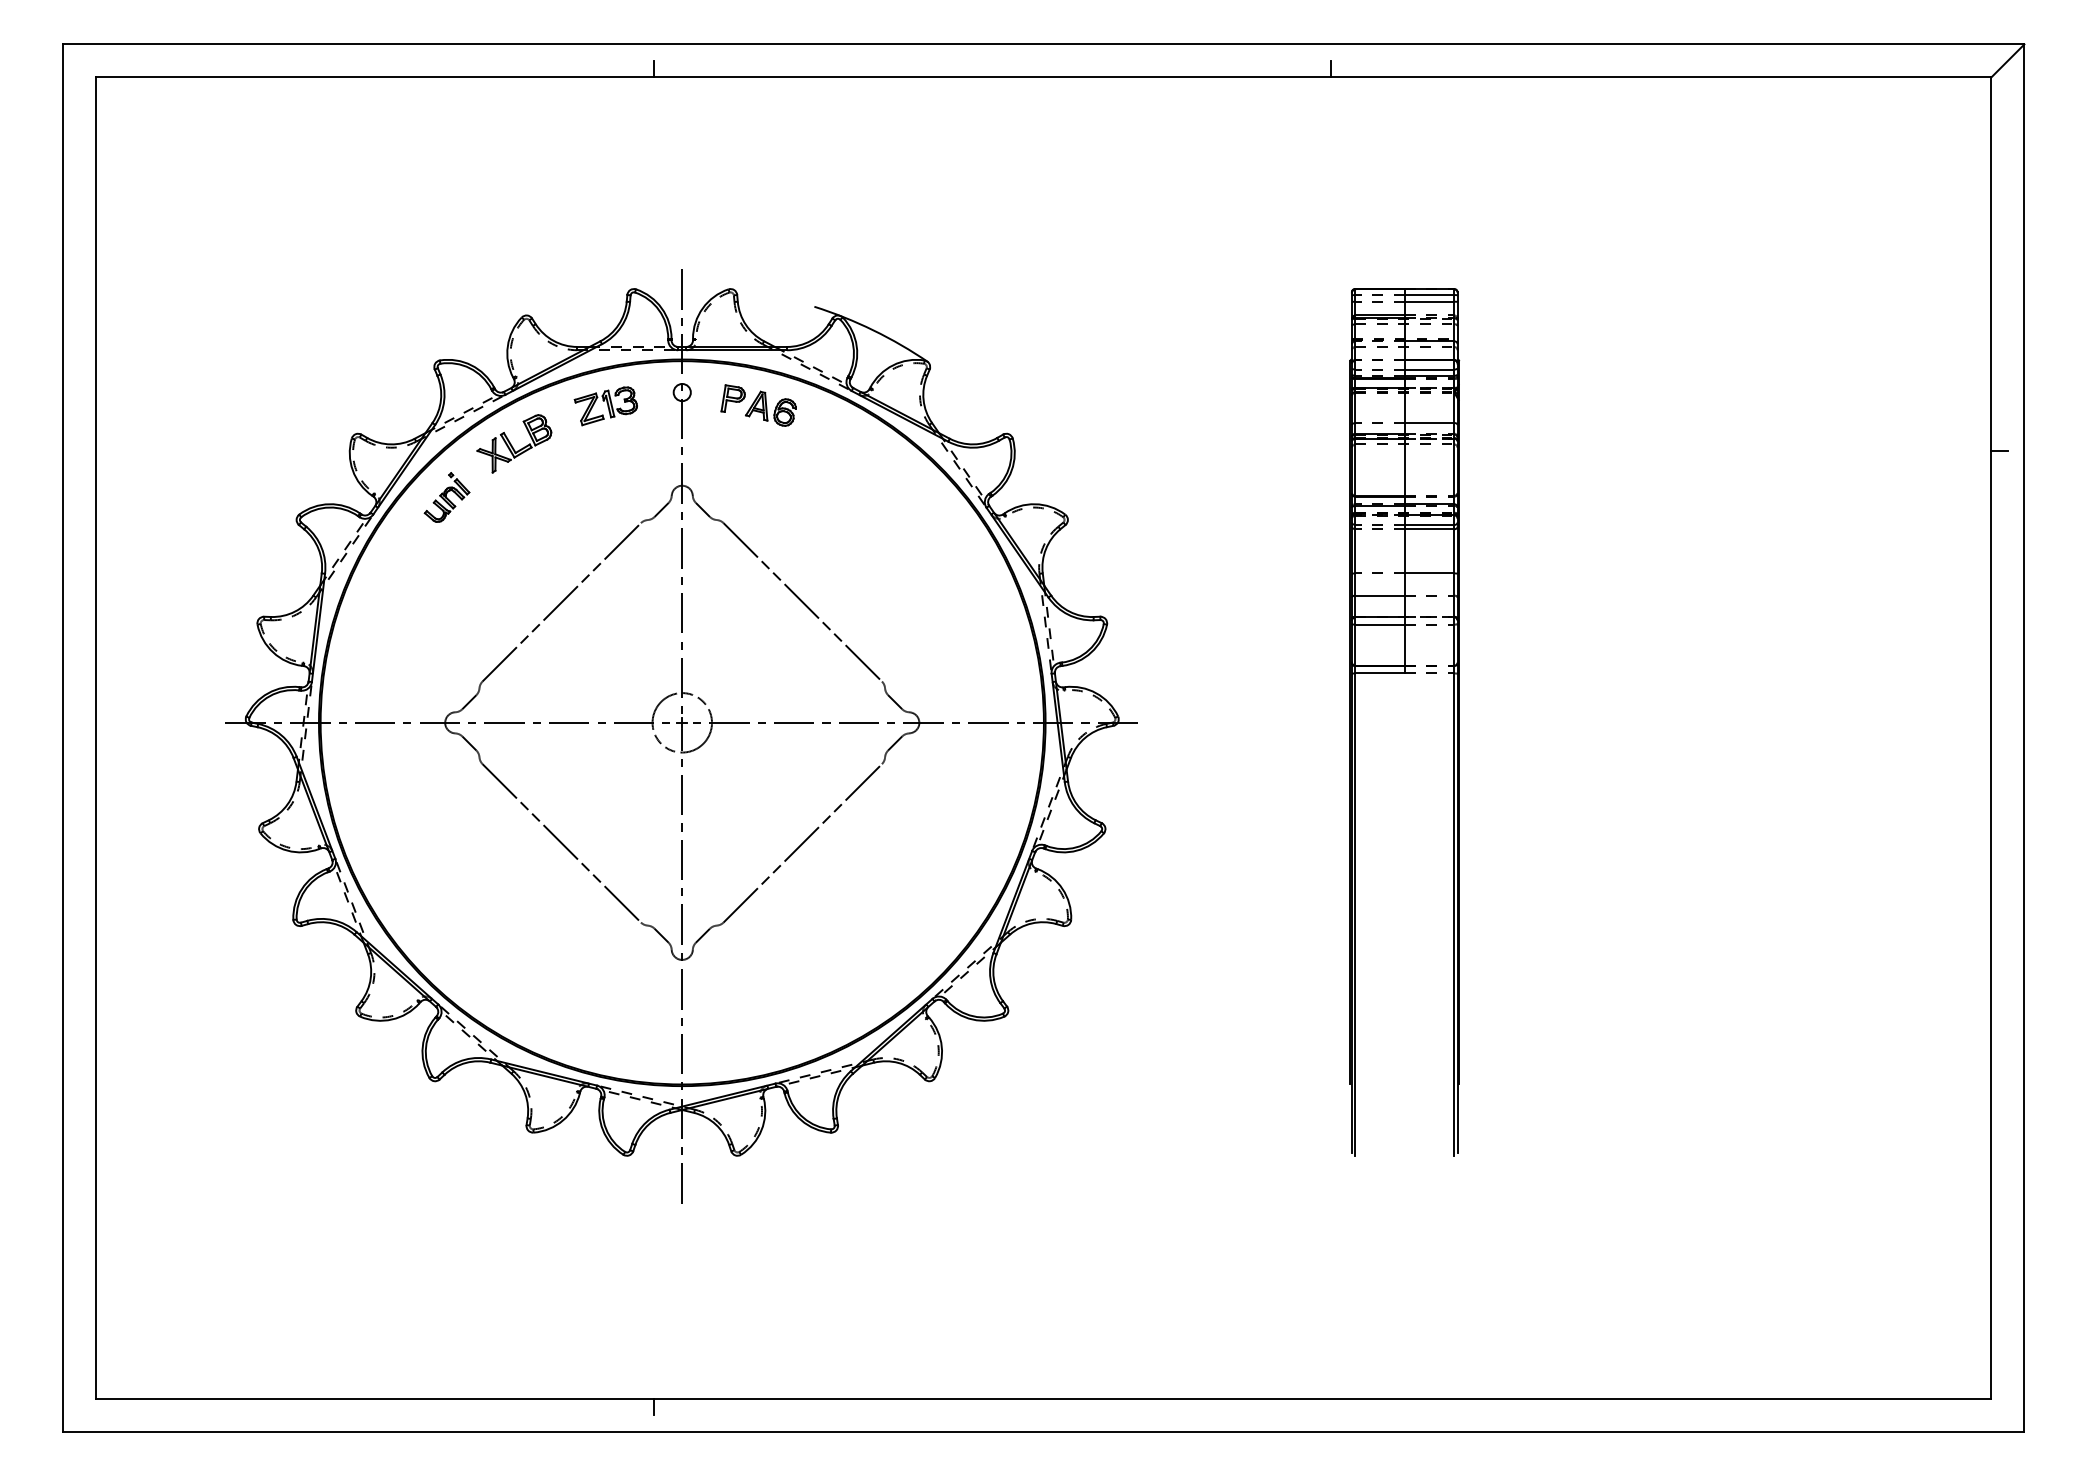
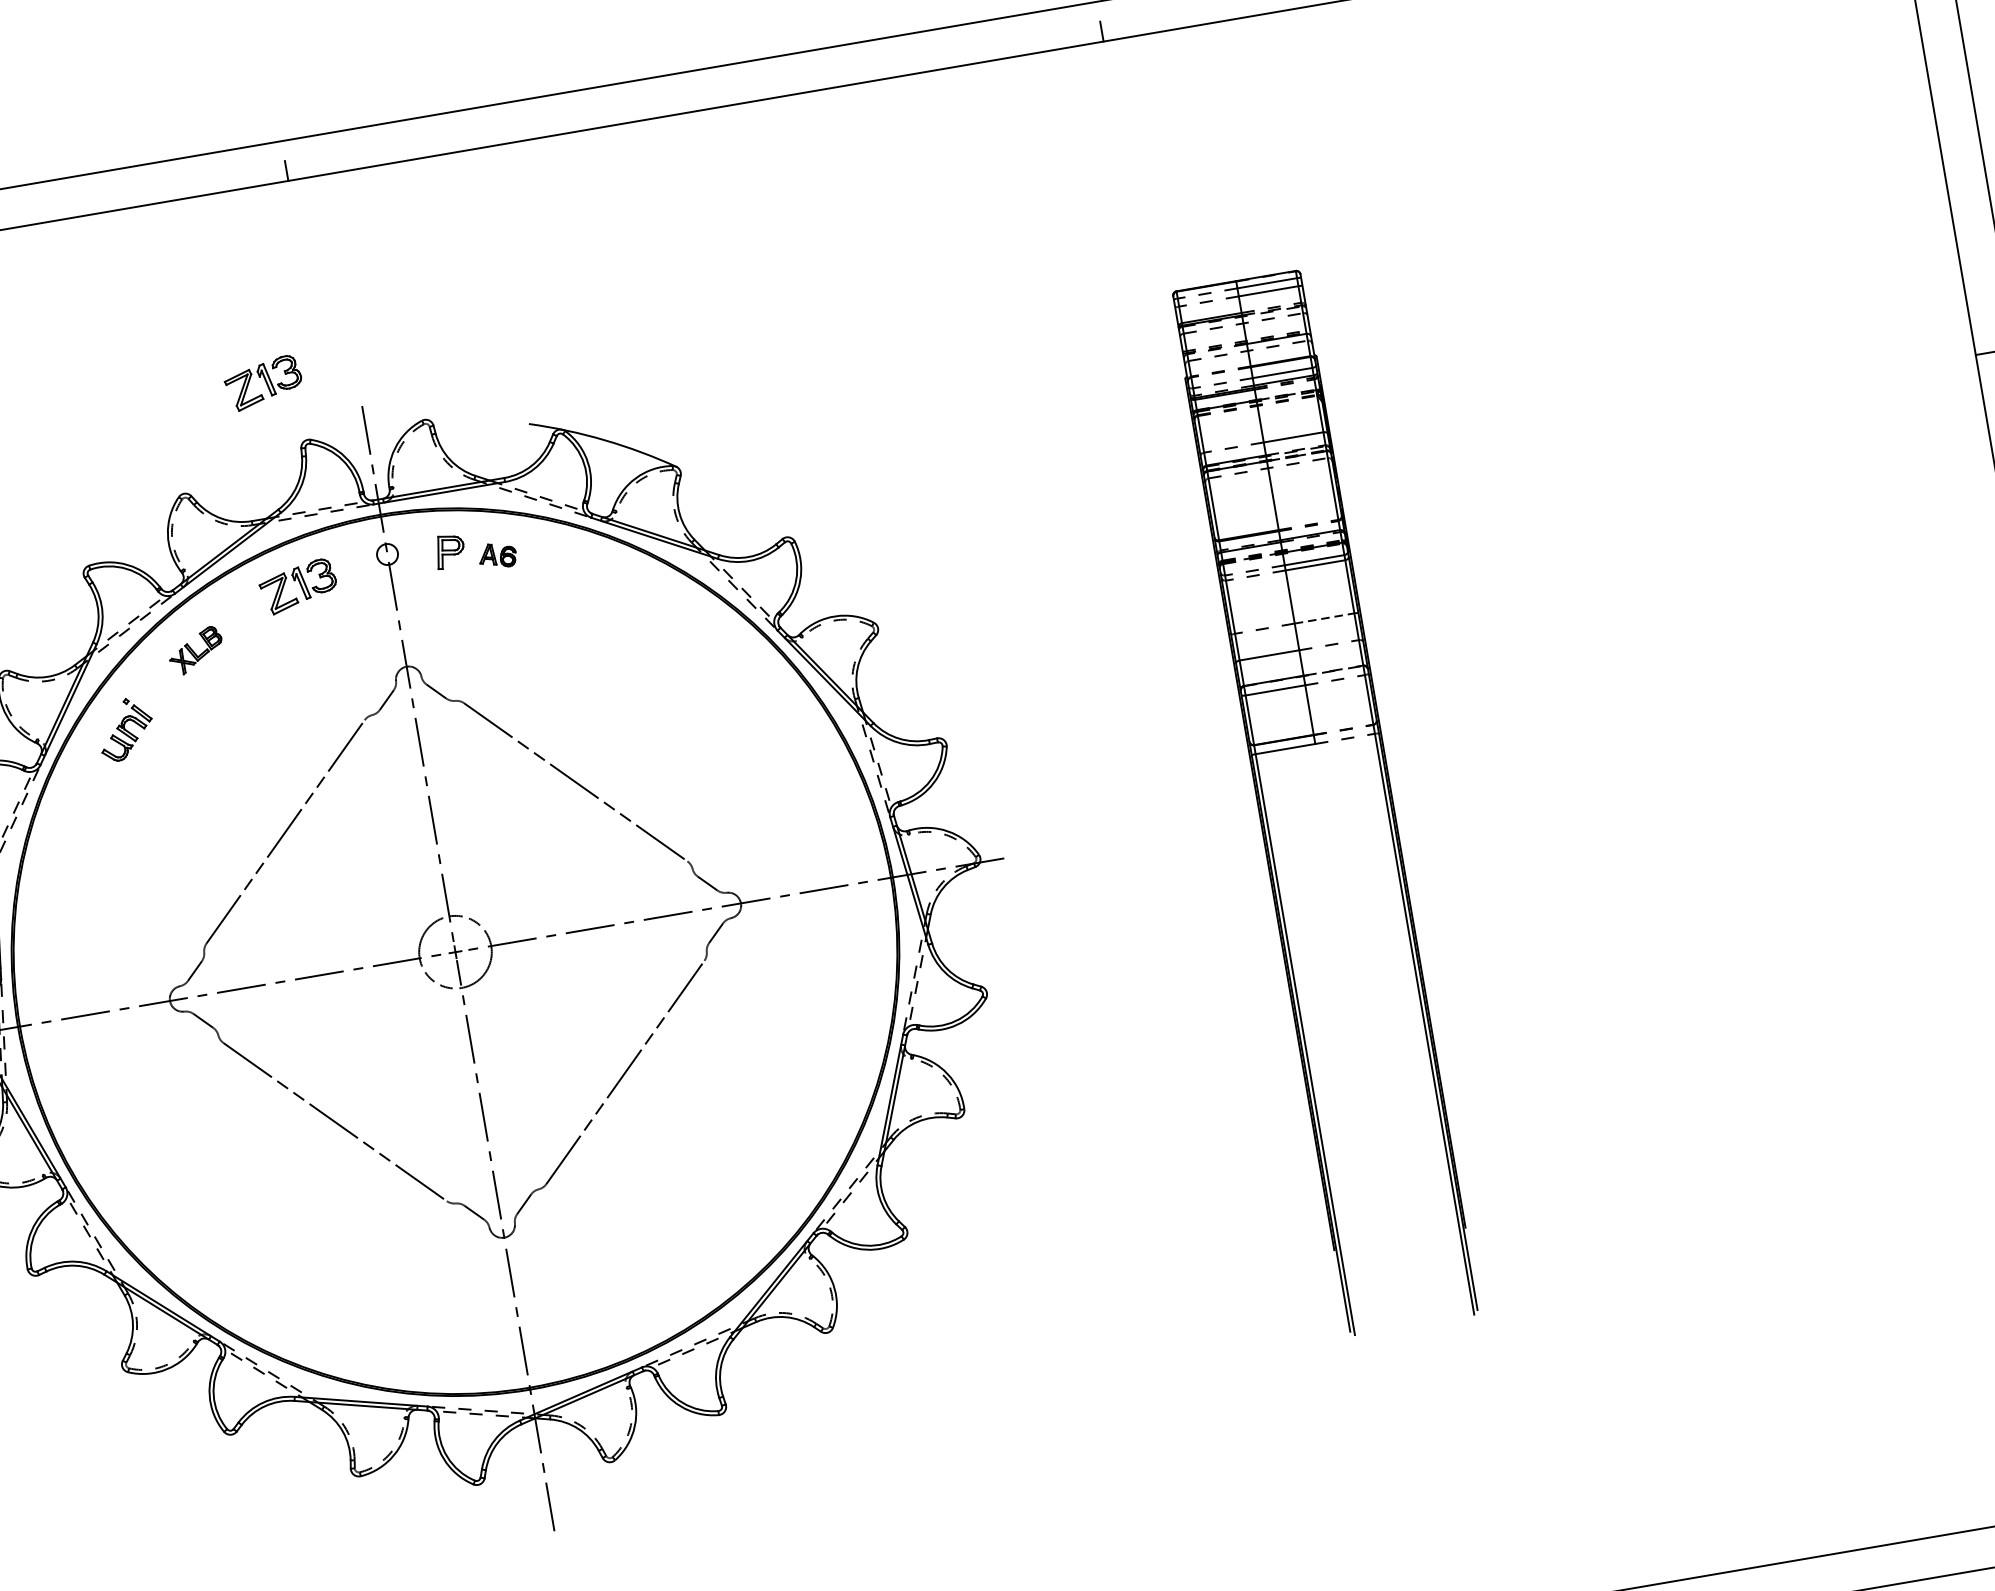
part: (605, 237) -> (263, 383), added
part: (770, 408) -> (497, 555), size x0.6
part: (514, 443) -> (195, 650), size x0.6
line: (1429, 573) -> (1324, 618), solid -> dashed

